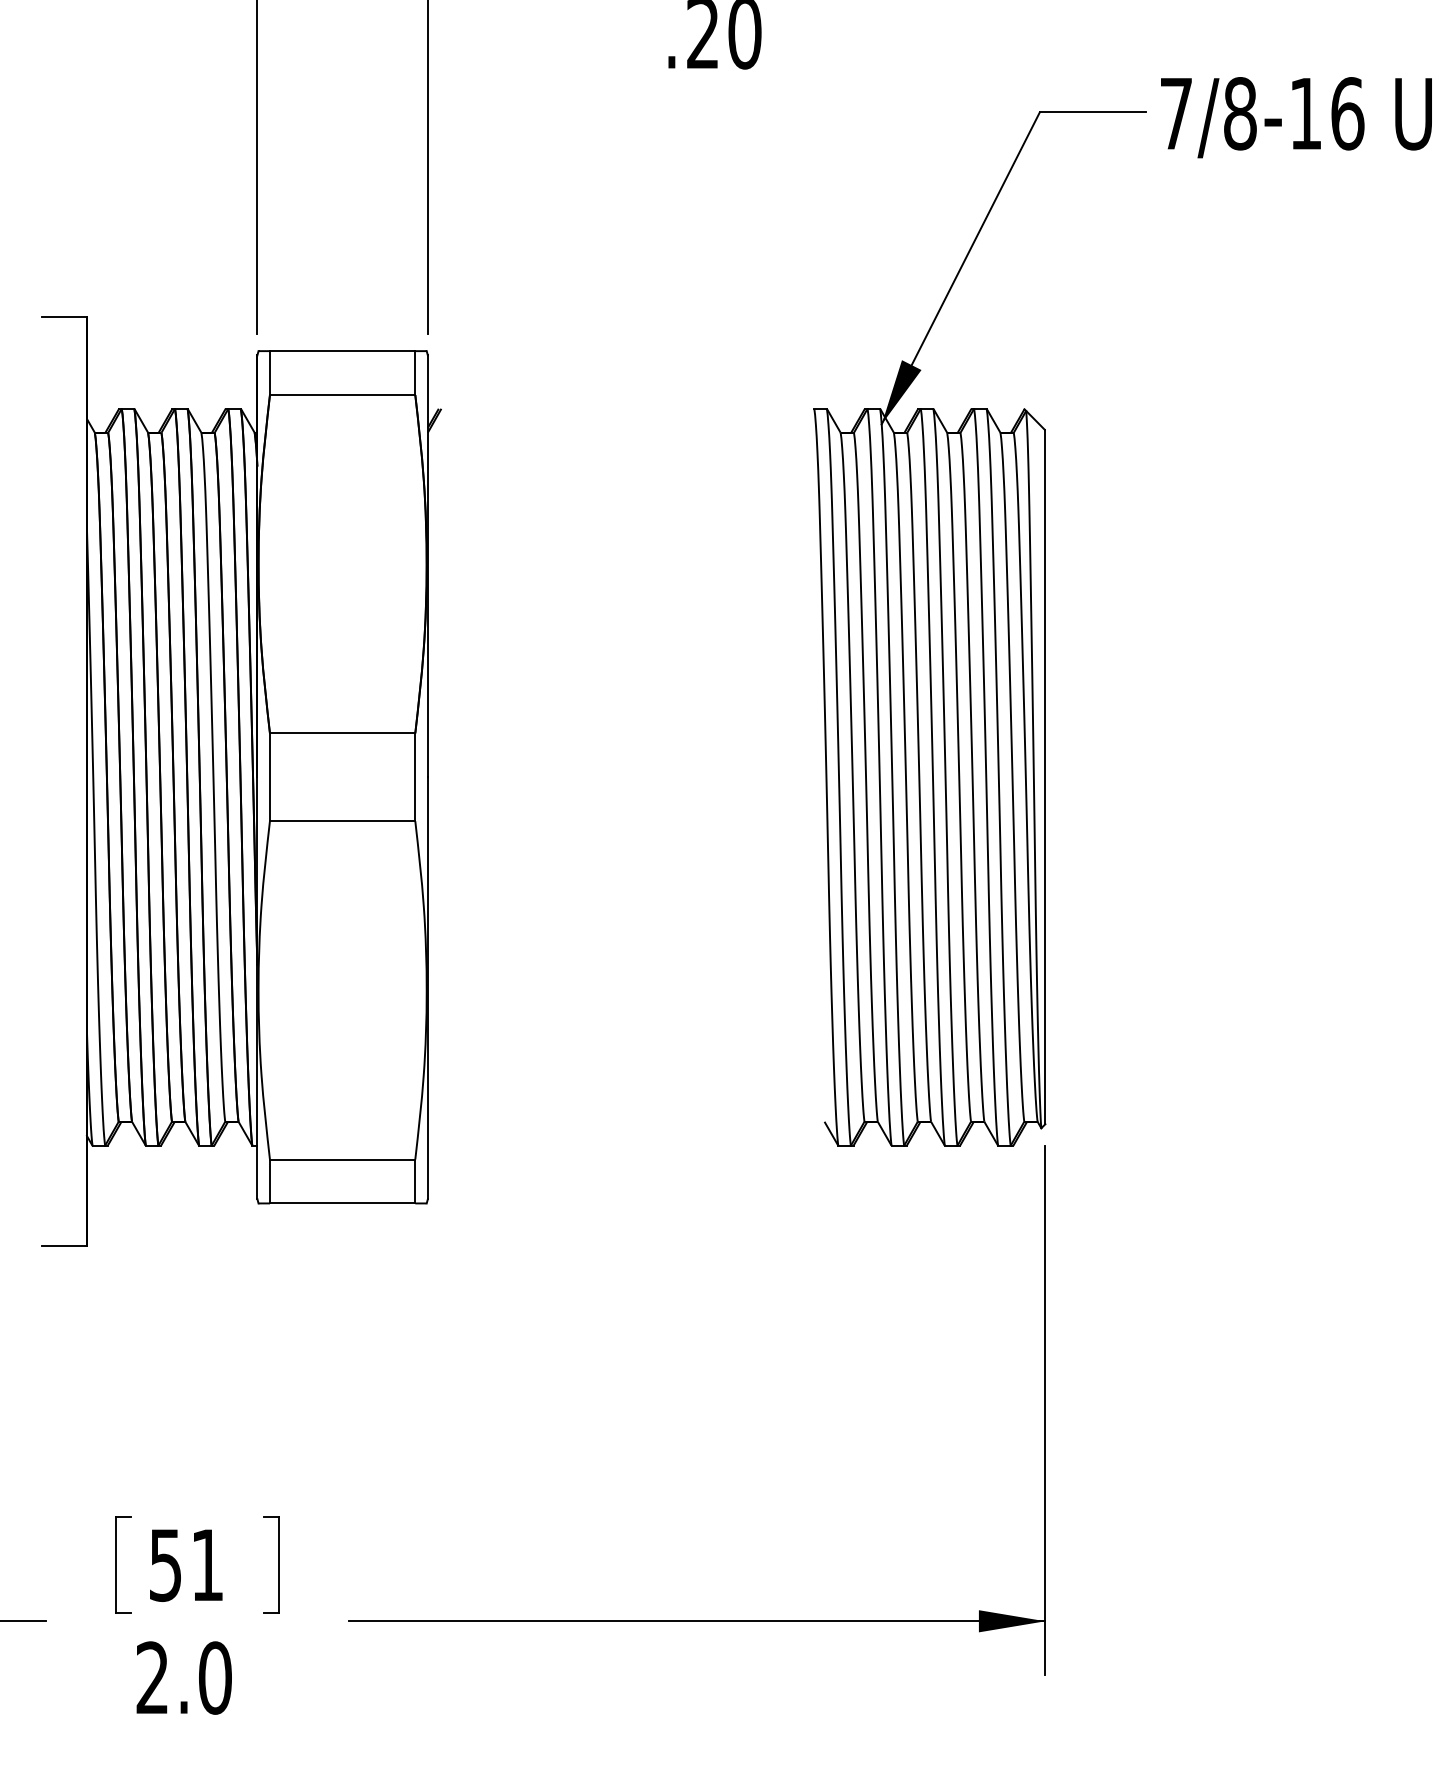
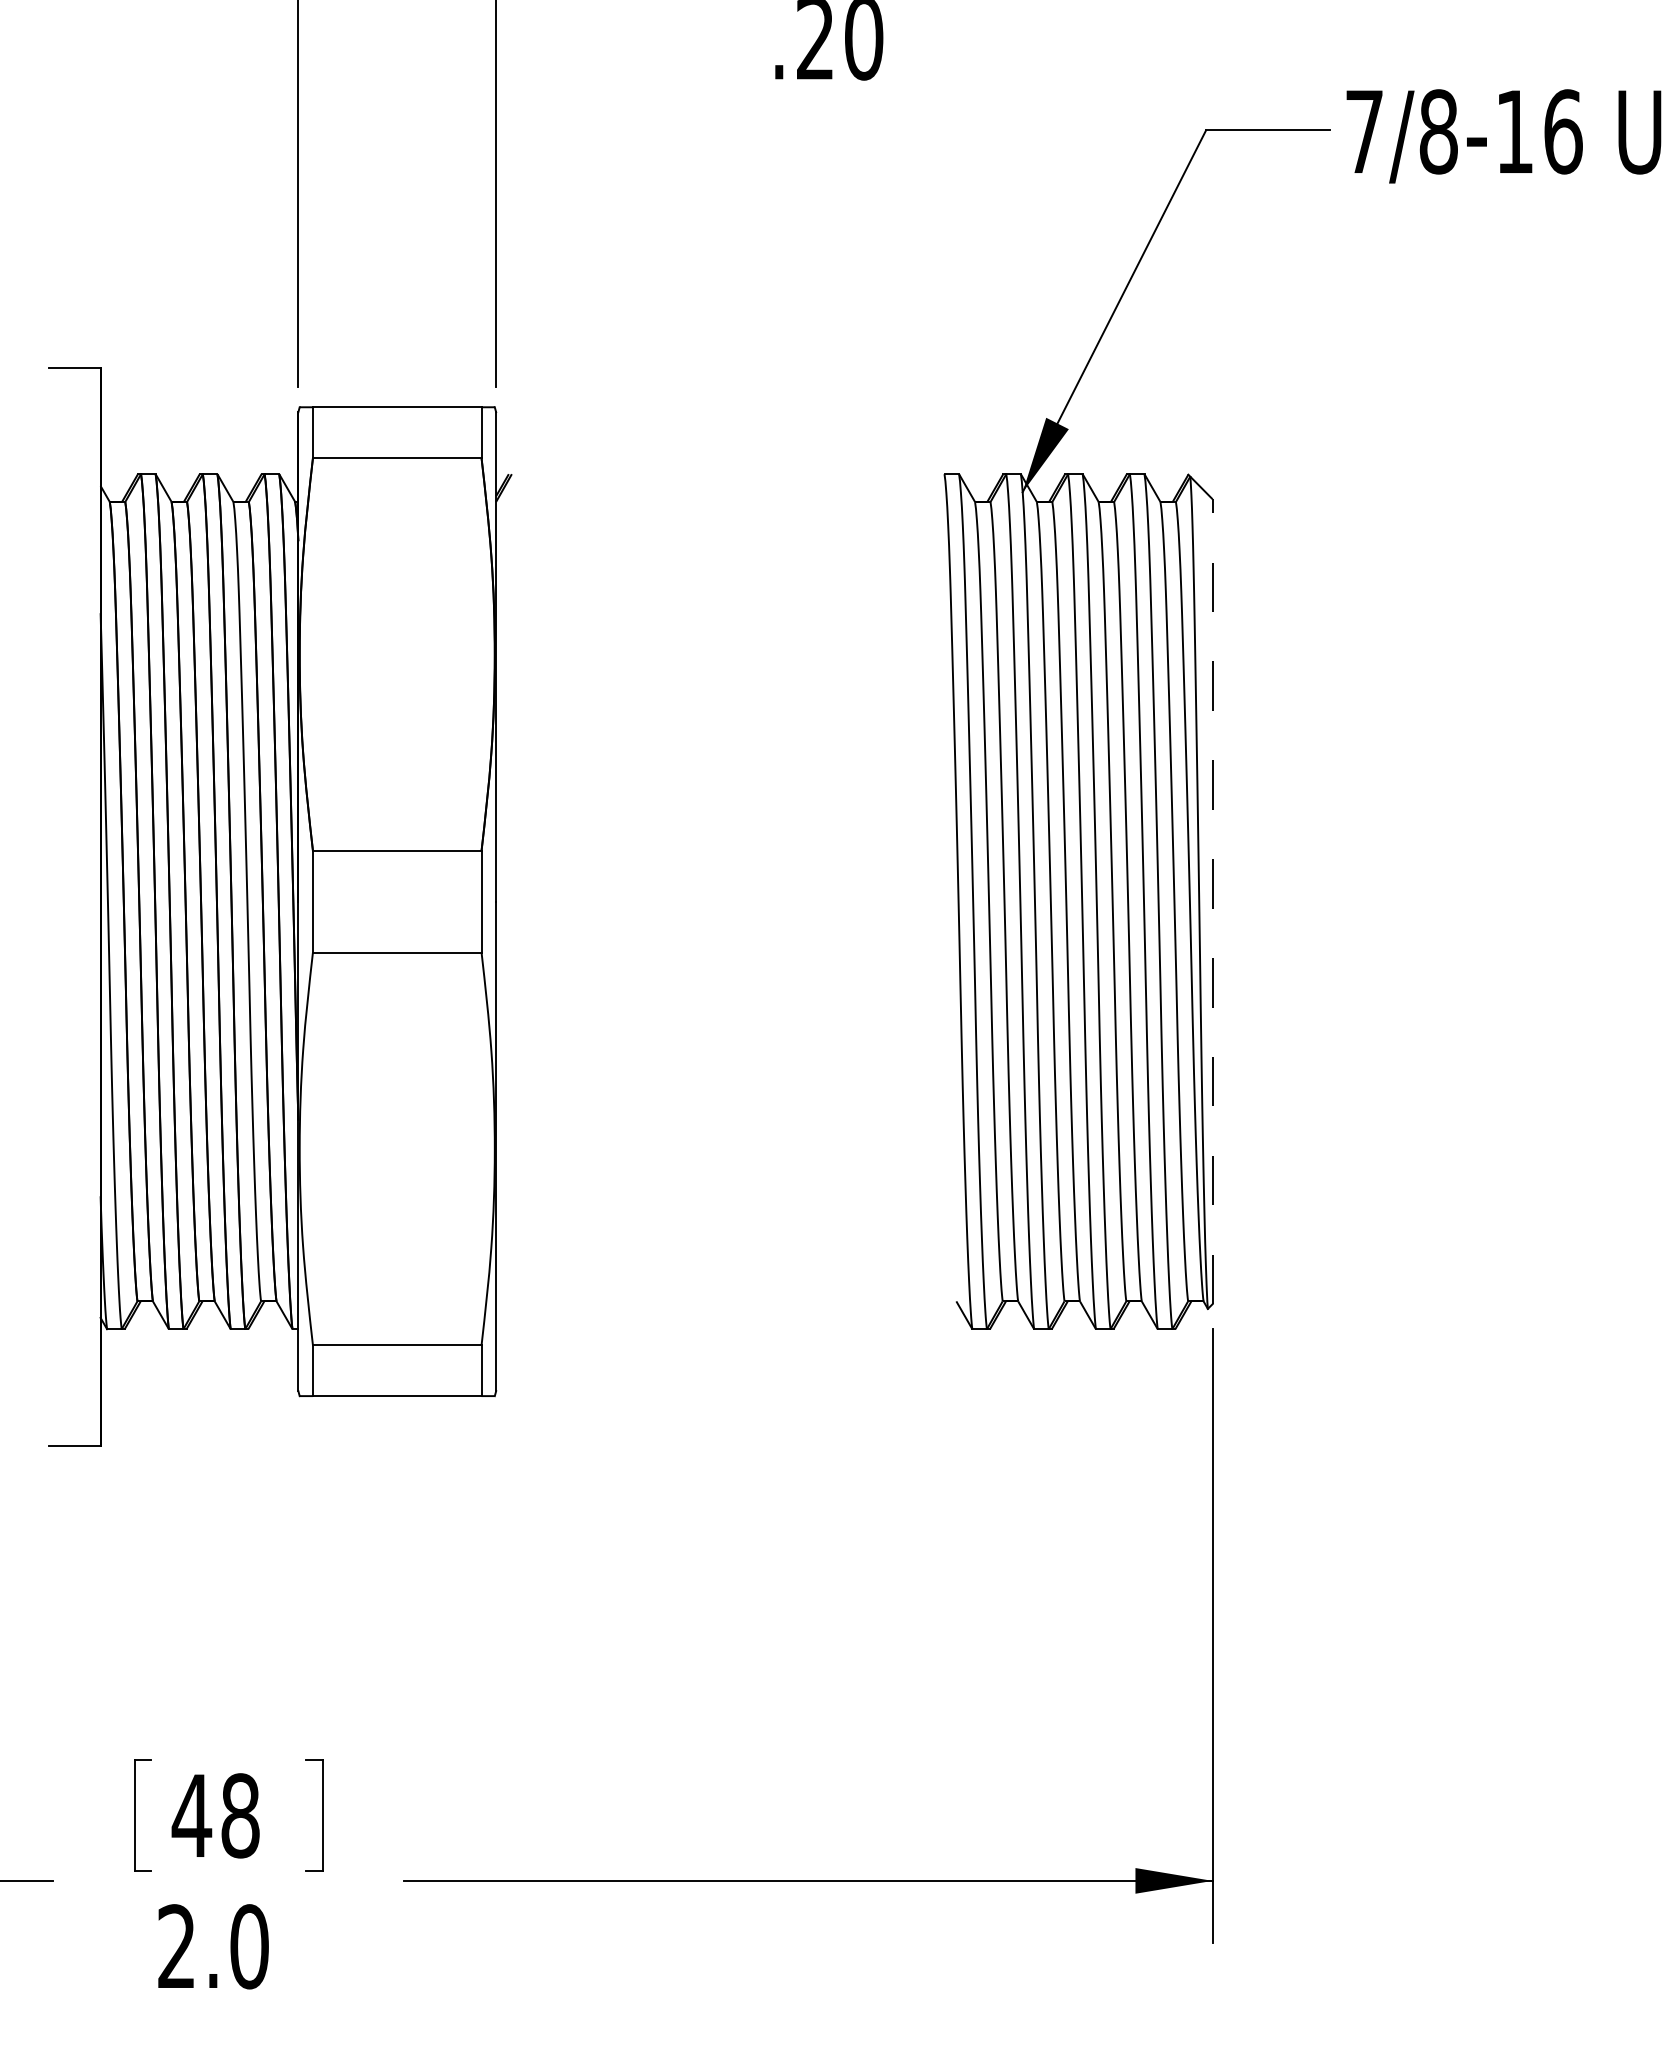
line: (1045, 777) -> (1212, 901), solid -> dashed
text: (186, 1565) -> (216, 1816), 51 -> 48

